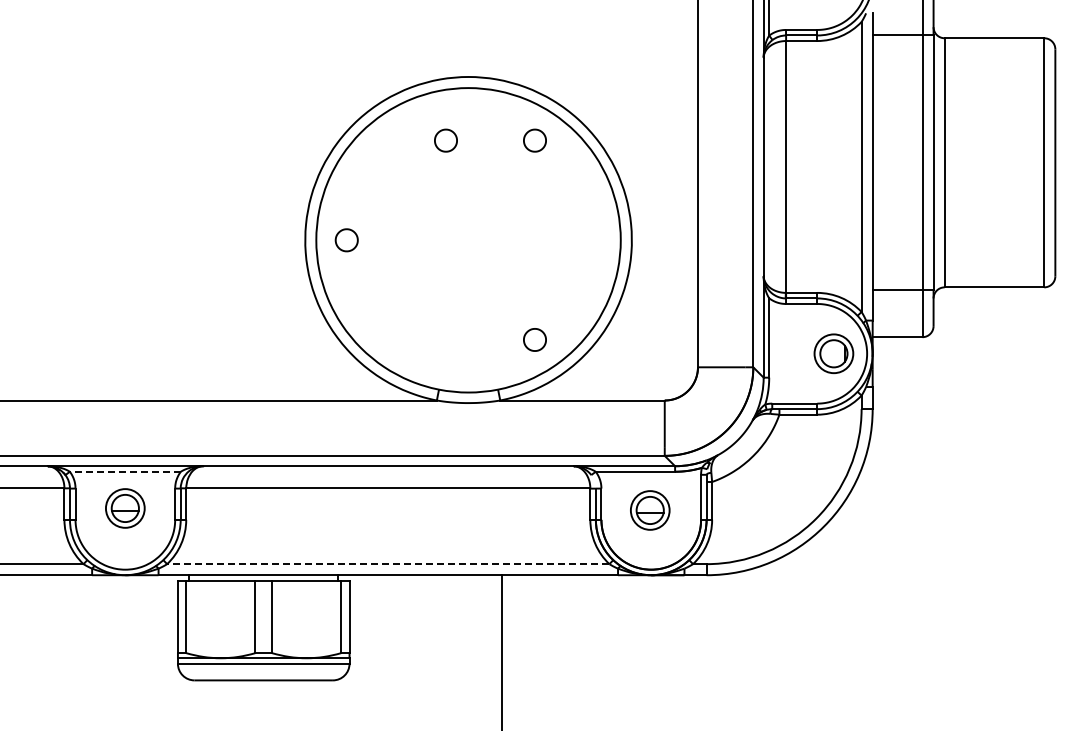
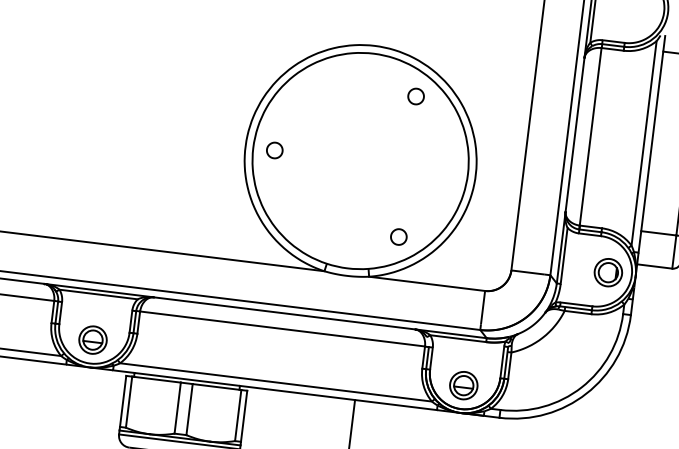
part: (445, 140) -> (353, 88), removed
line: (124, 471) -> (98, 294), dashed -> solid
part: (125, 508) -> (93, 340), moved
part: (650, 510) -> (463, 385), moved
line: (387, 564) -> (275, 382), dashed -> solid

